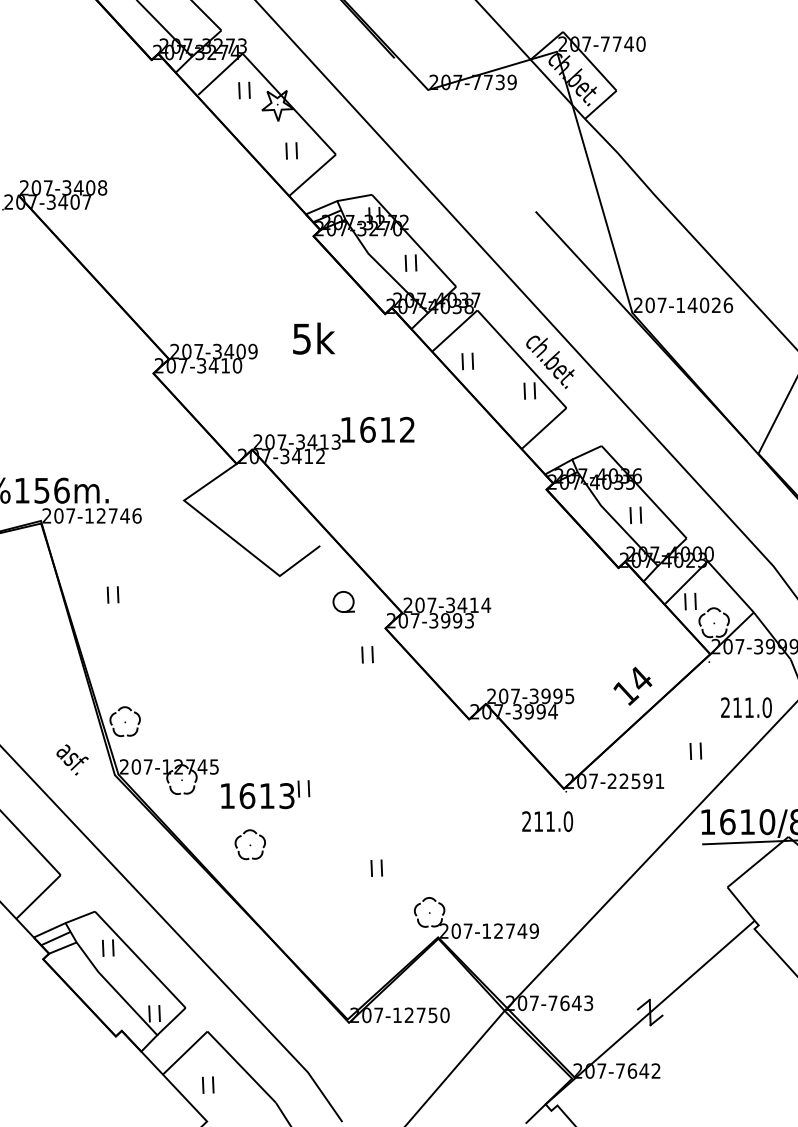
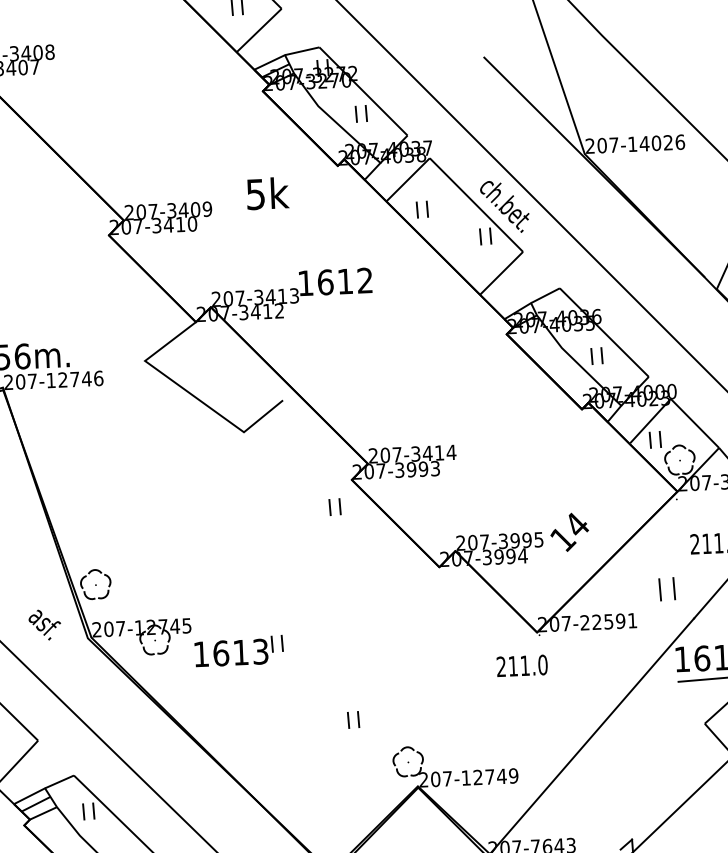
part: (112, 594) -> (77, 457), removed
part: (343, 601) -> (308, 454), removed
text: (632, 685) -> (569, 531), moved
part: (695, 750) -> (666, 588), size x1.4
part: (249, 844) -> (225, 701), removed

